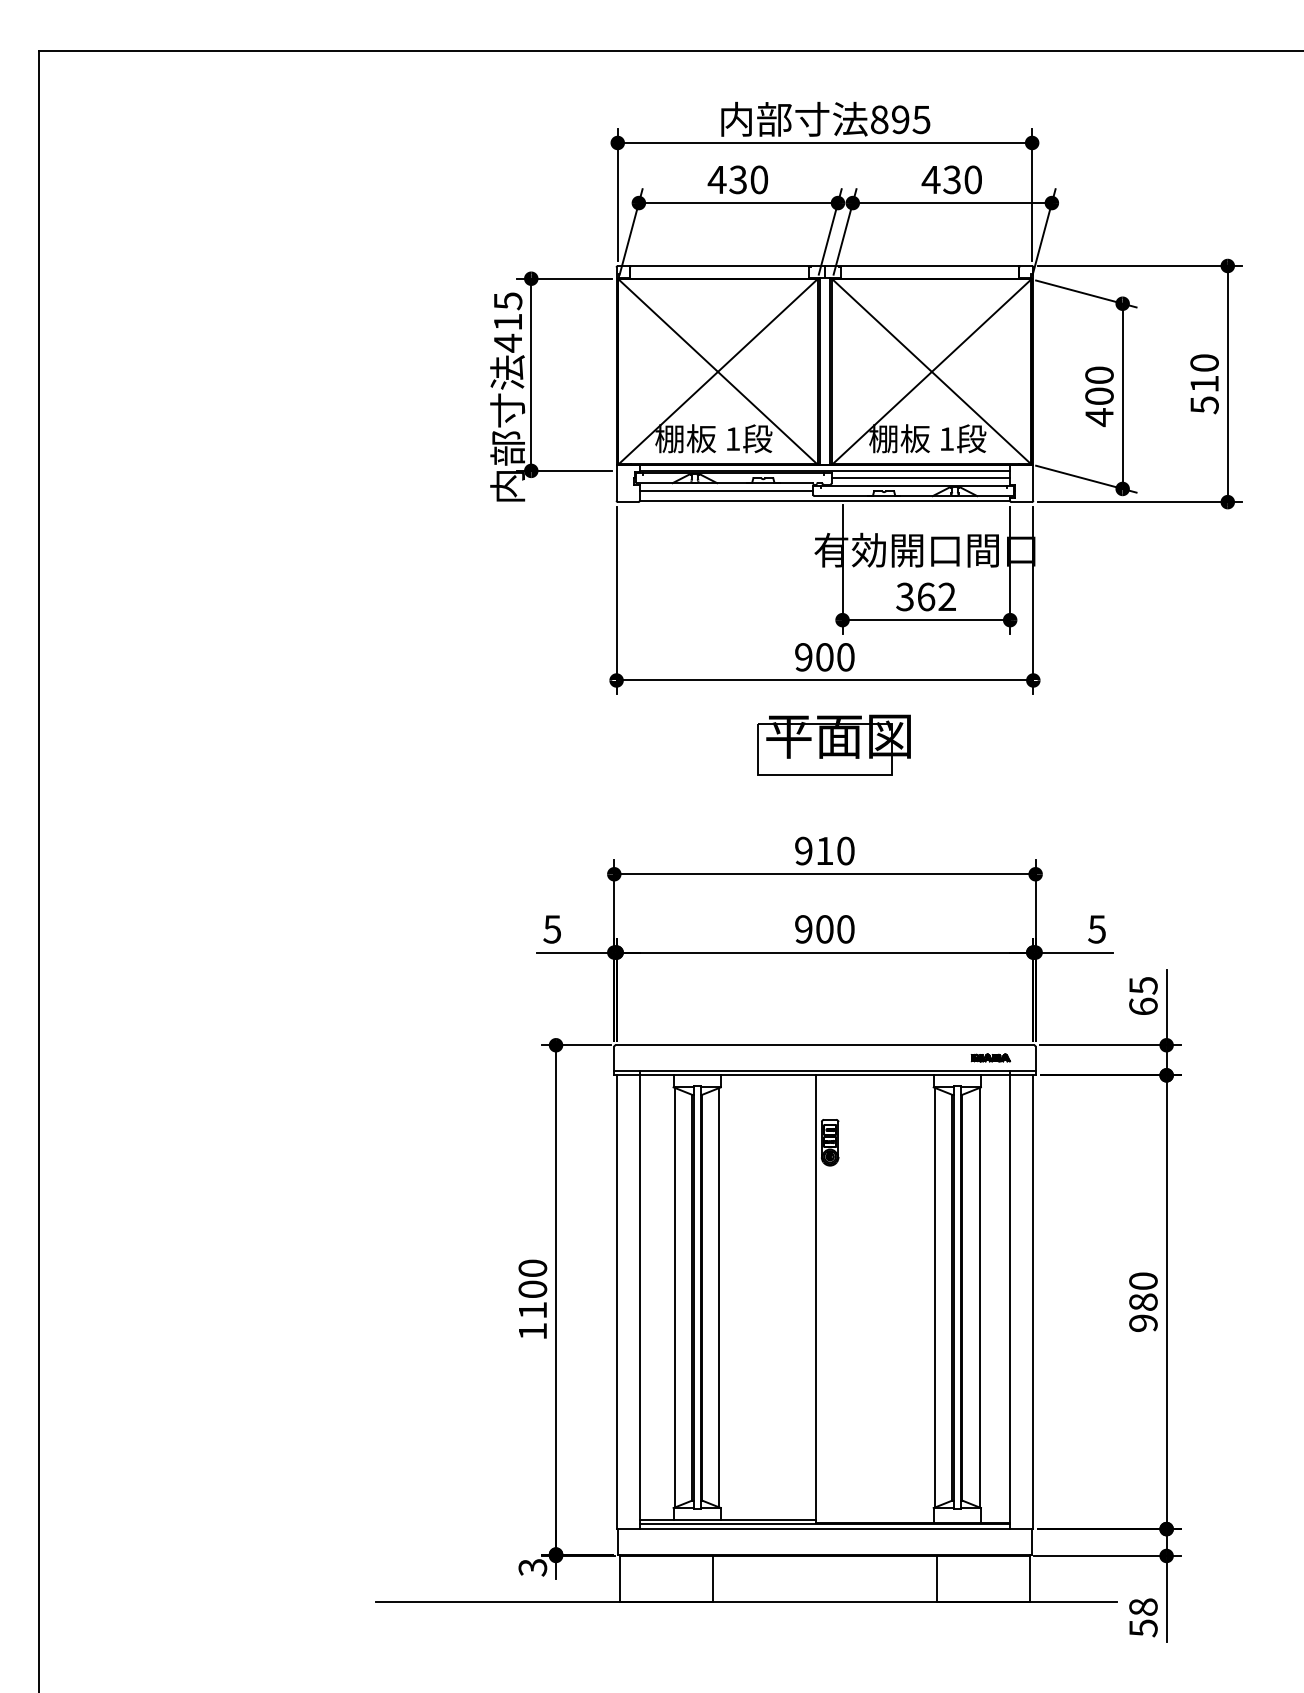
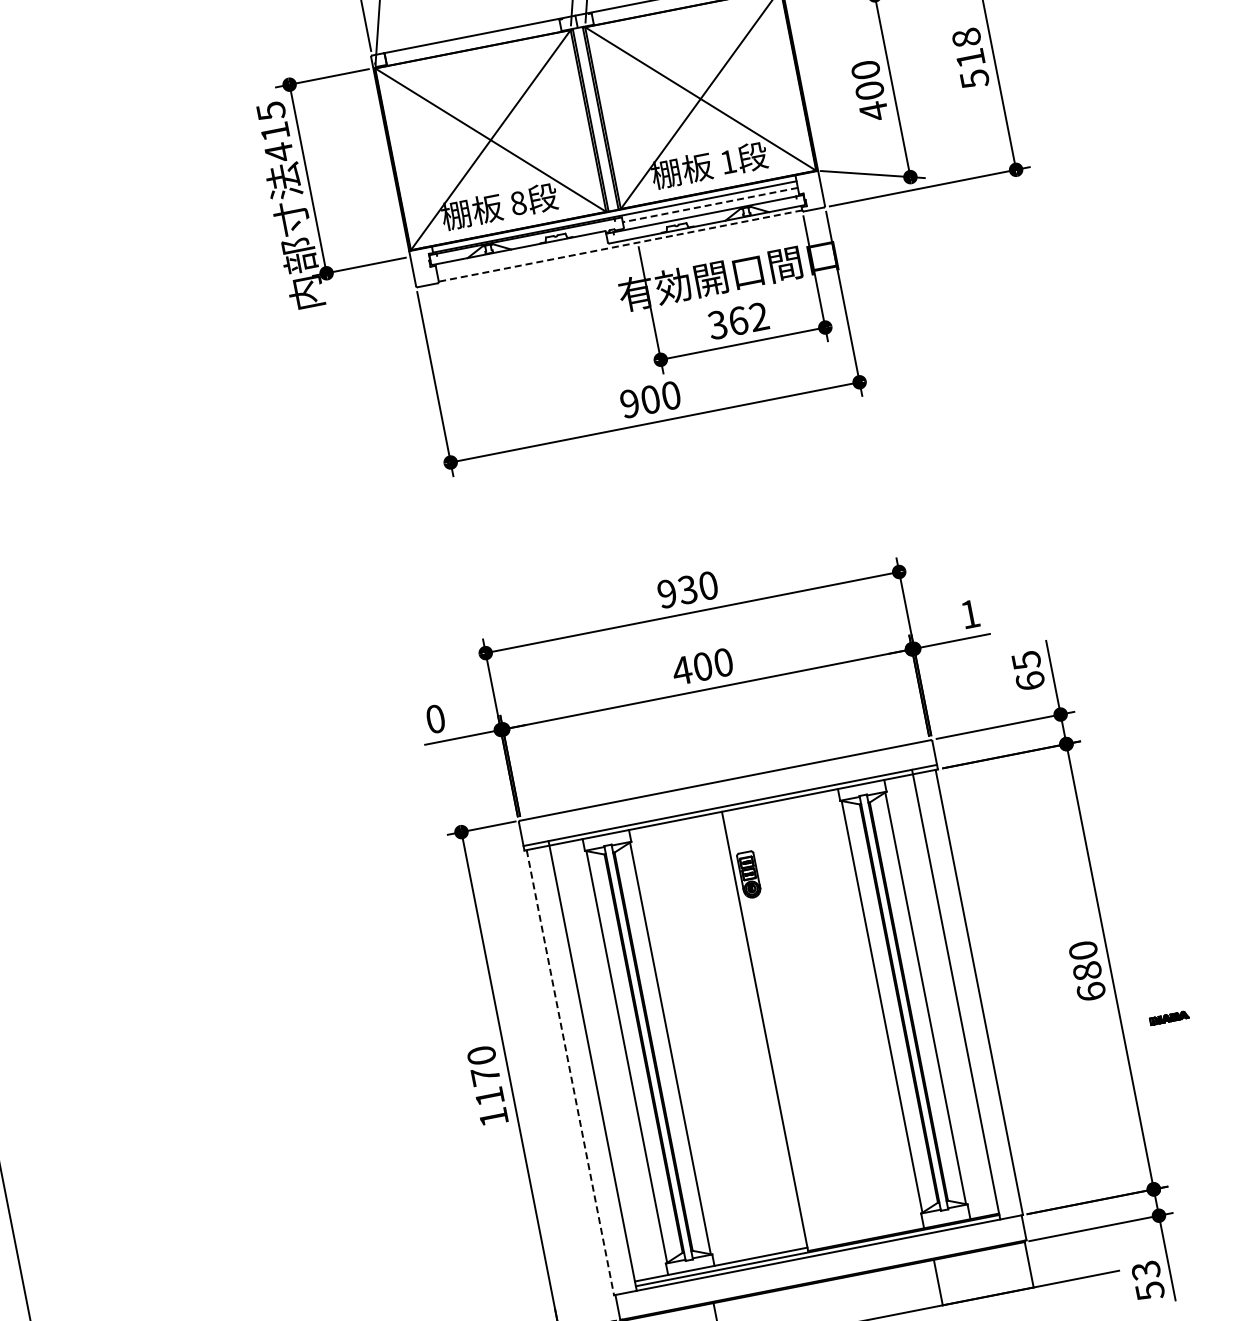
text: (1204, 362) -> (966, 37), 510 -> 518
text: (732, 439) -> (518, 203), 1 -> 8
line: (920, 477) -> (709, 204), solid -> dashed
line: (726, 490) -> (521, 254), removed
line: (824, 500) -> (620, 245), solid -> dashed
part: (833, 744) -> (675, 483), removed
text: (824, 850) -> (687, 589), 910 -> 930
text: (552, 929) -> (435, 719), 5 -> 0
text: (803, 929) -> (682, 670), 900 -> 400
text: (1096, 929) -> (969, 614), 5 -> 1
part: (990, 1057) -> (1168, 1017), moved
text: (532, 1288) -> (485, 1075), 1100 -> 1170
line: (616, 1302) -> (570, 1072), solid -> dashed
text: (1143, 1323) -> (1091, 992), 980 -> 680
text: (1143, 1607) -> (1146, 1270), 58 -> 53

